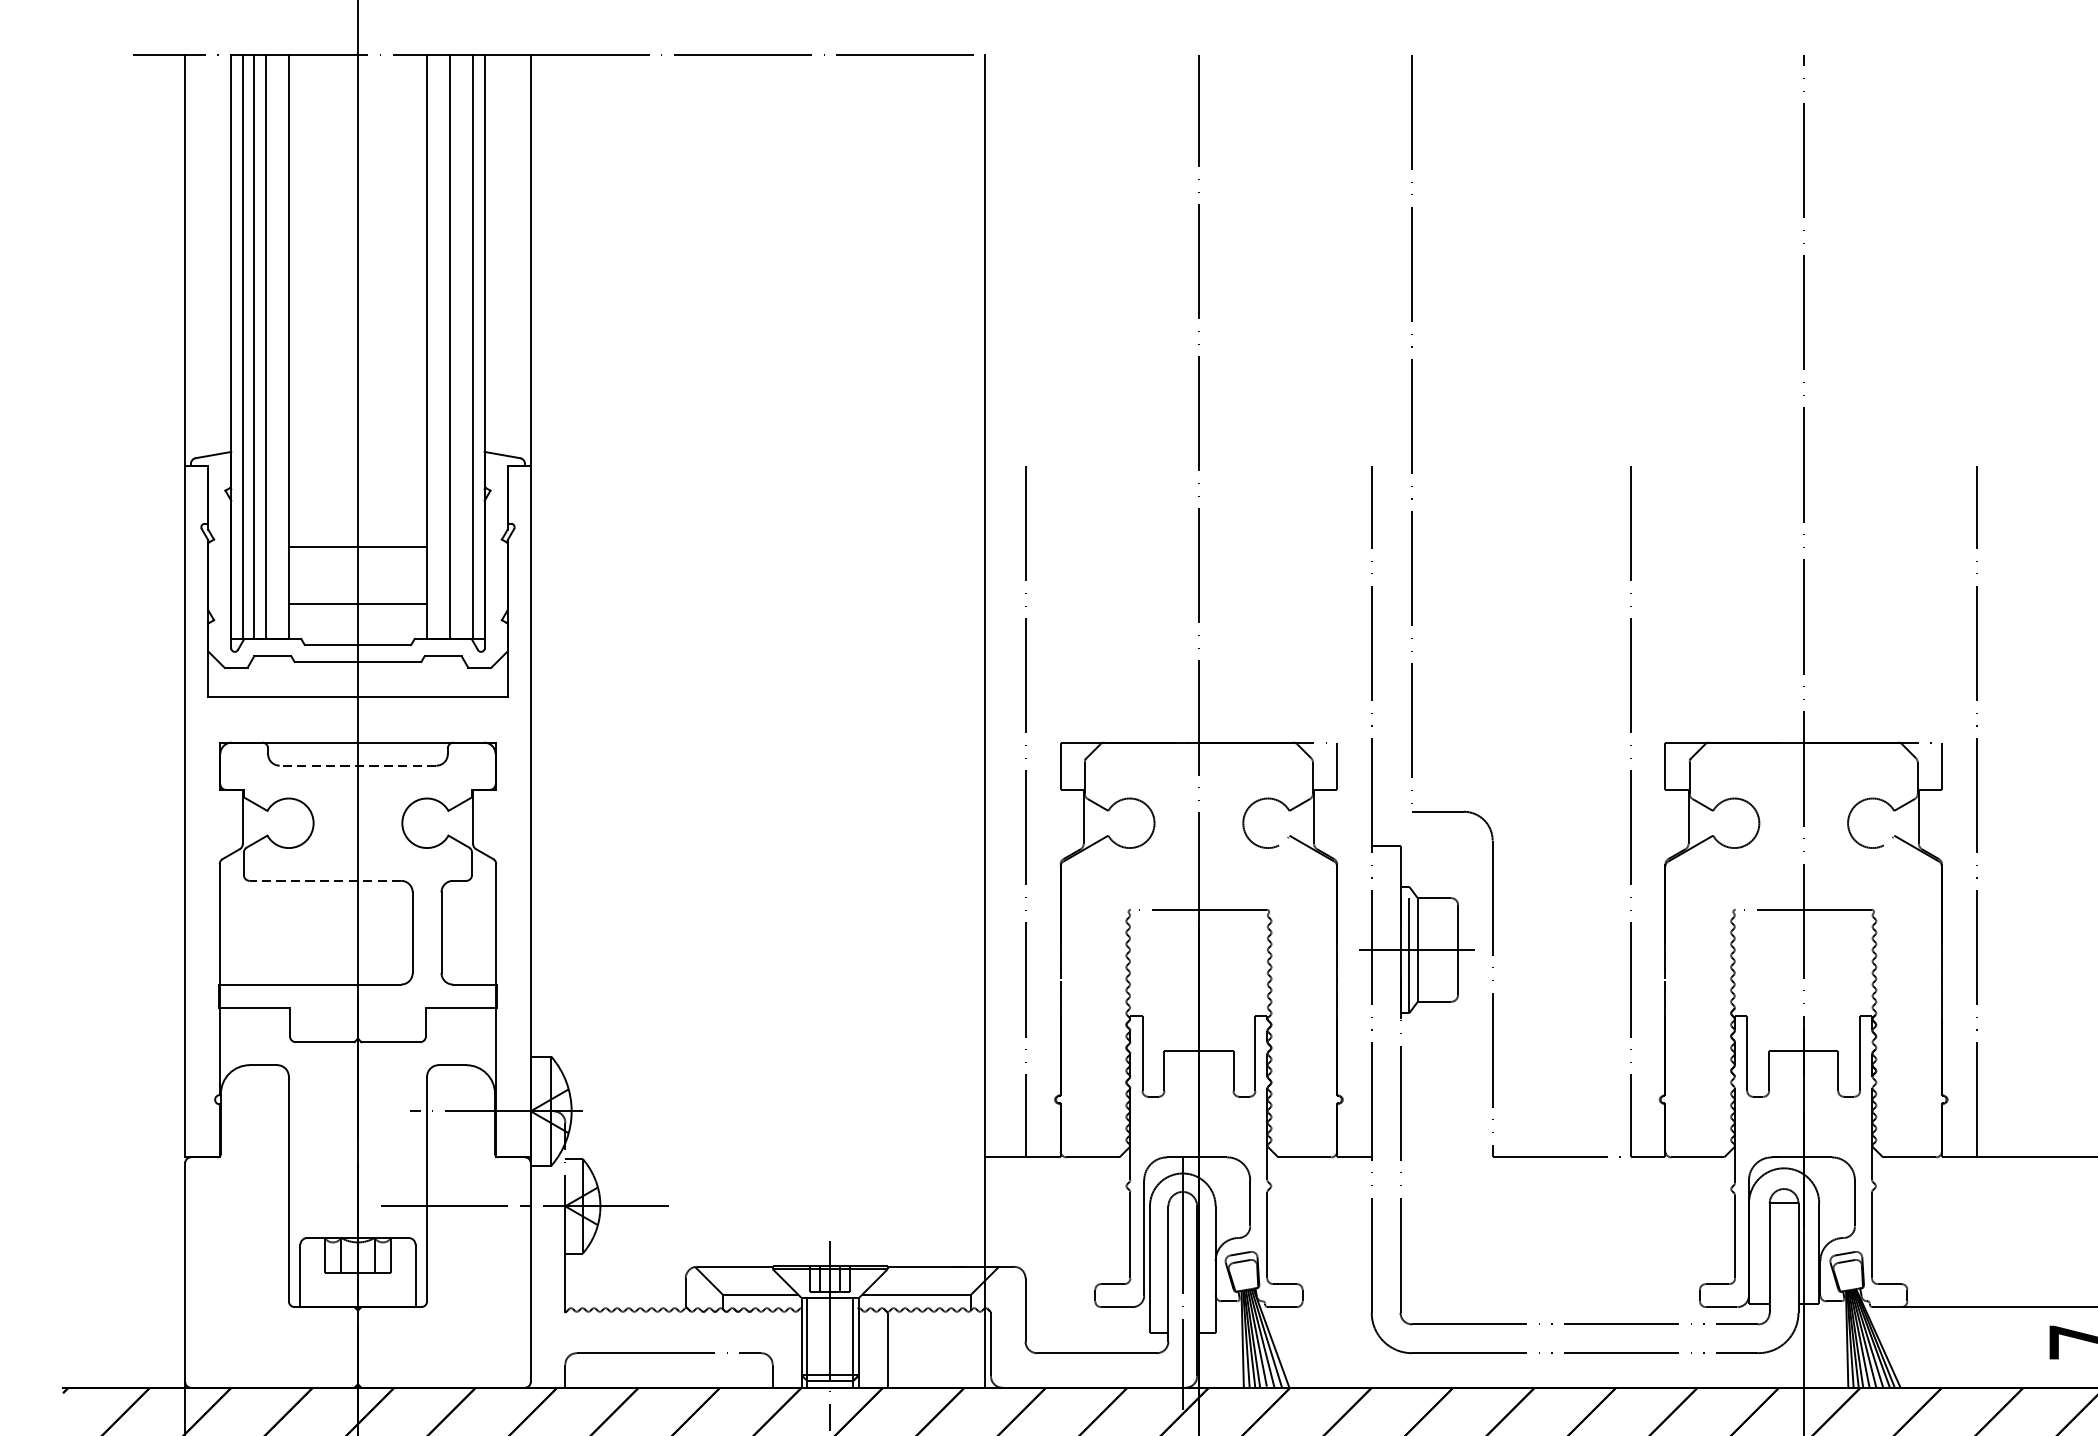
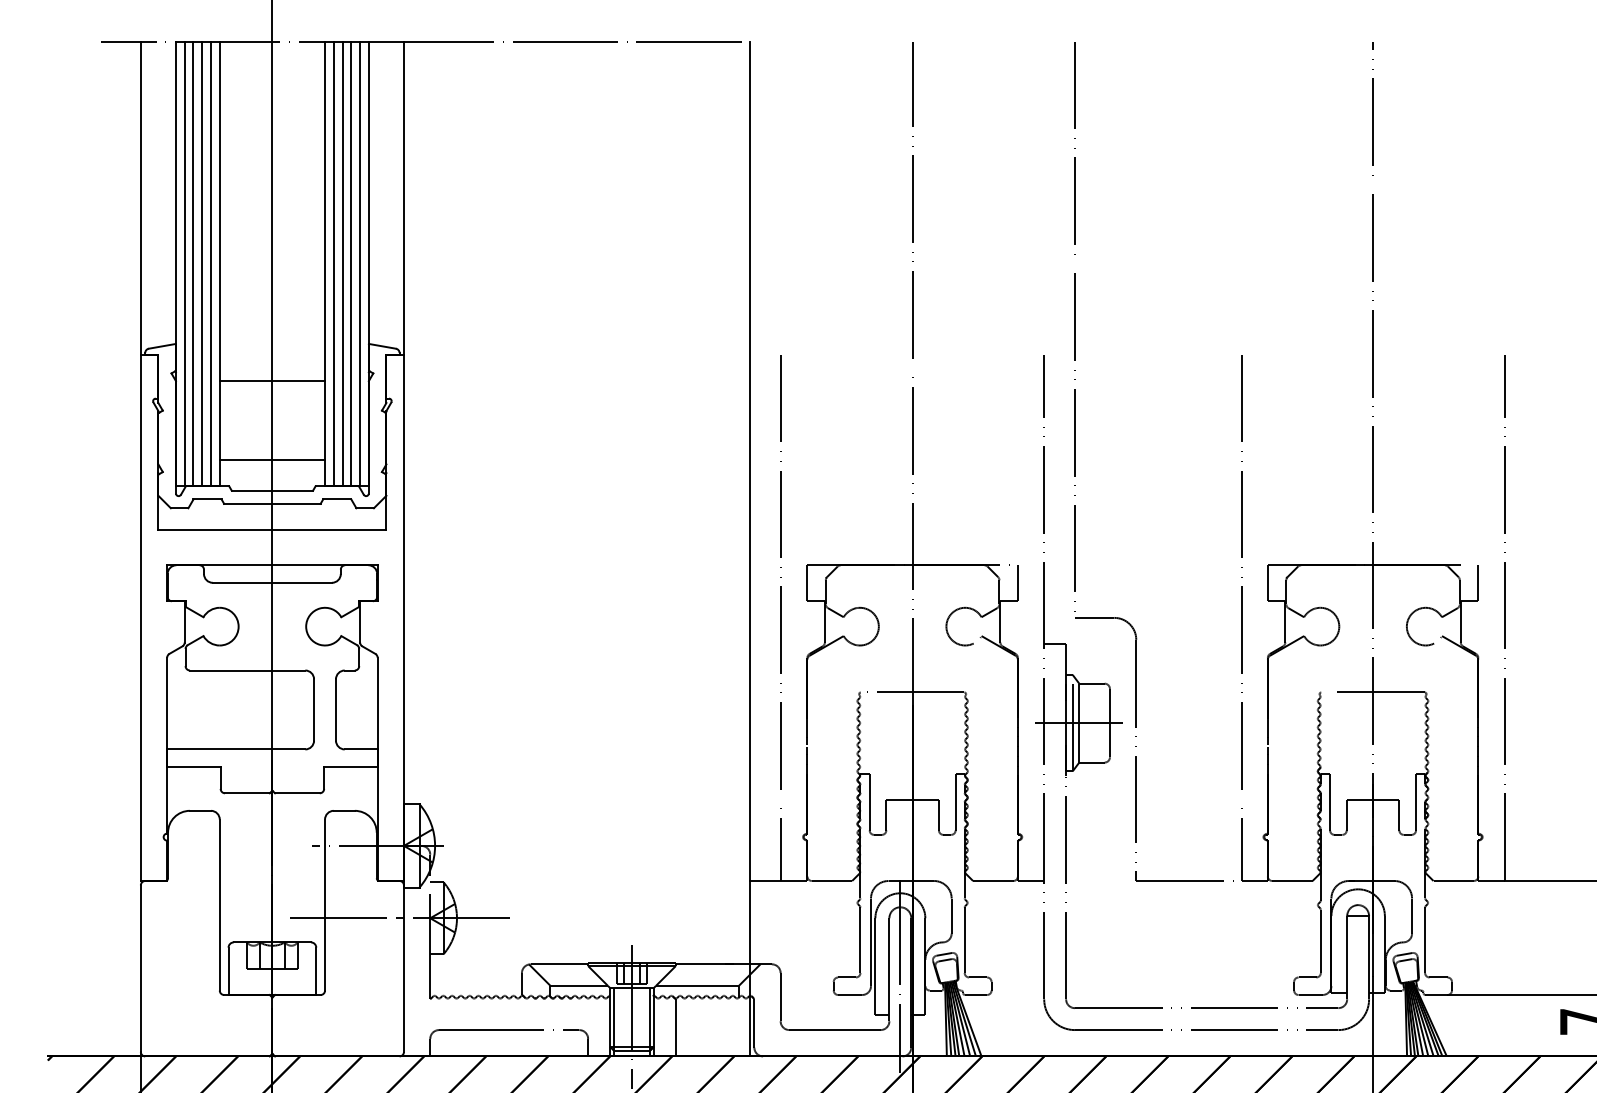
line: (277, 346) -> (211, 263), added
line: (438, 346) -> (333, 263), added
line: (461, 346) -> (351, 263), added
line: (358, 547) -> (272, 381), moved
line: (358, 765) -> (272, 582), dashed -> solid
line: (325, 880) -> (247, 670), dashed -> solid

